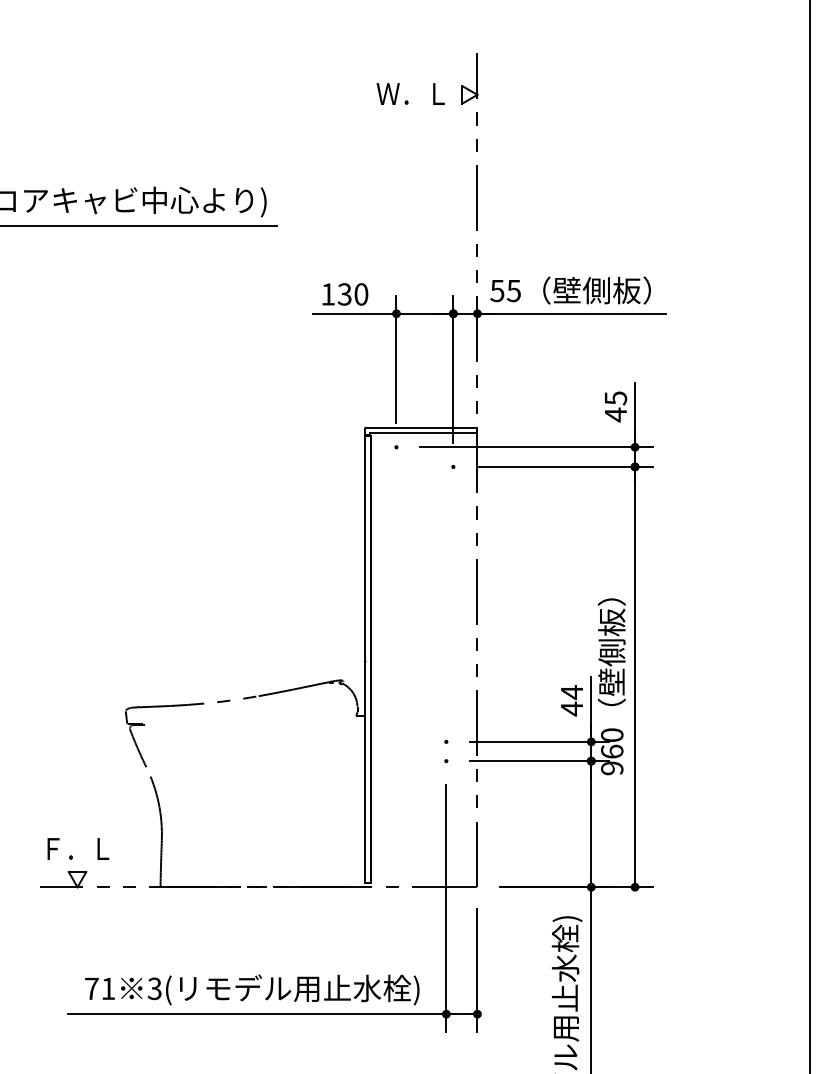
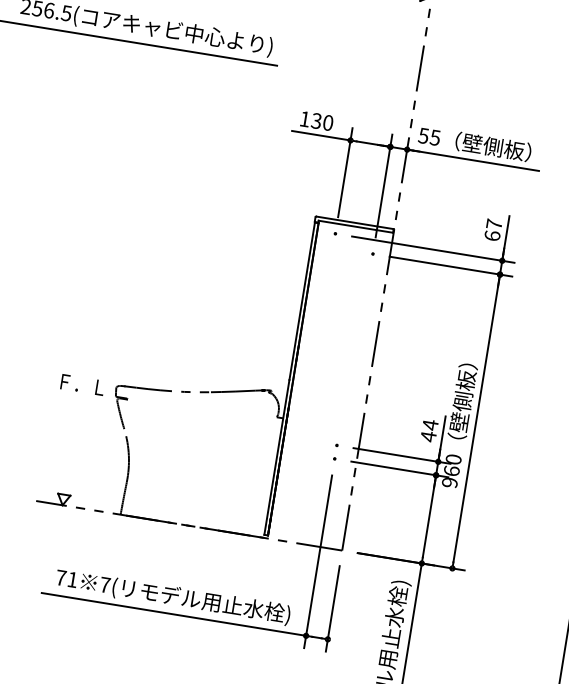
text: (615, 406) -> (493, 230), 45 -> 67
text: (78, 848) -> (82, 384), moved
text: (154, 988) -> (104, 584), 3( -> 7(

